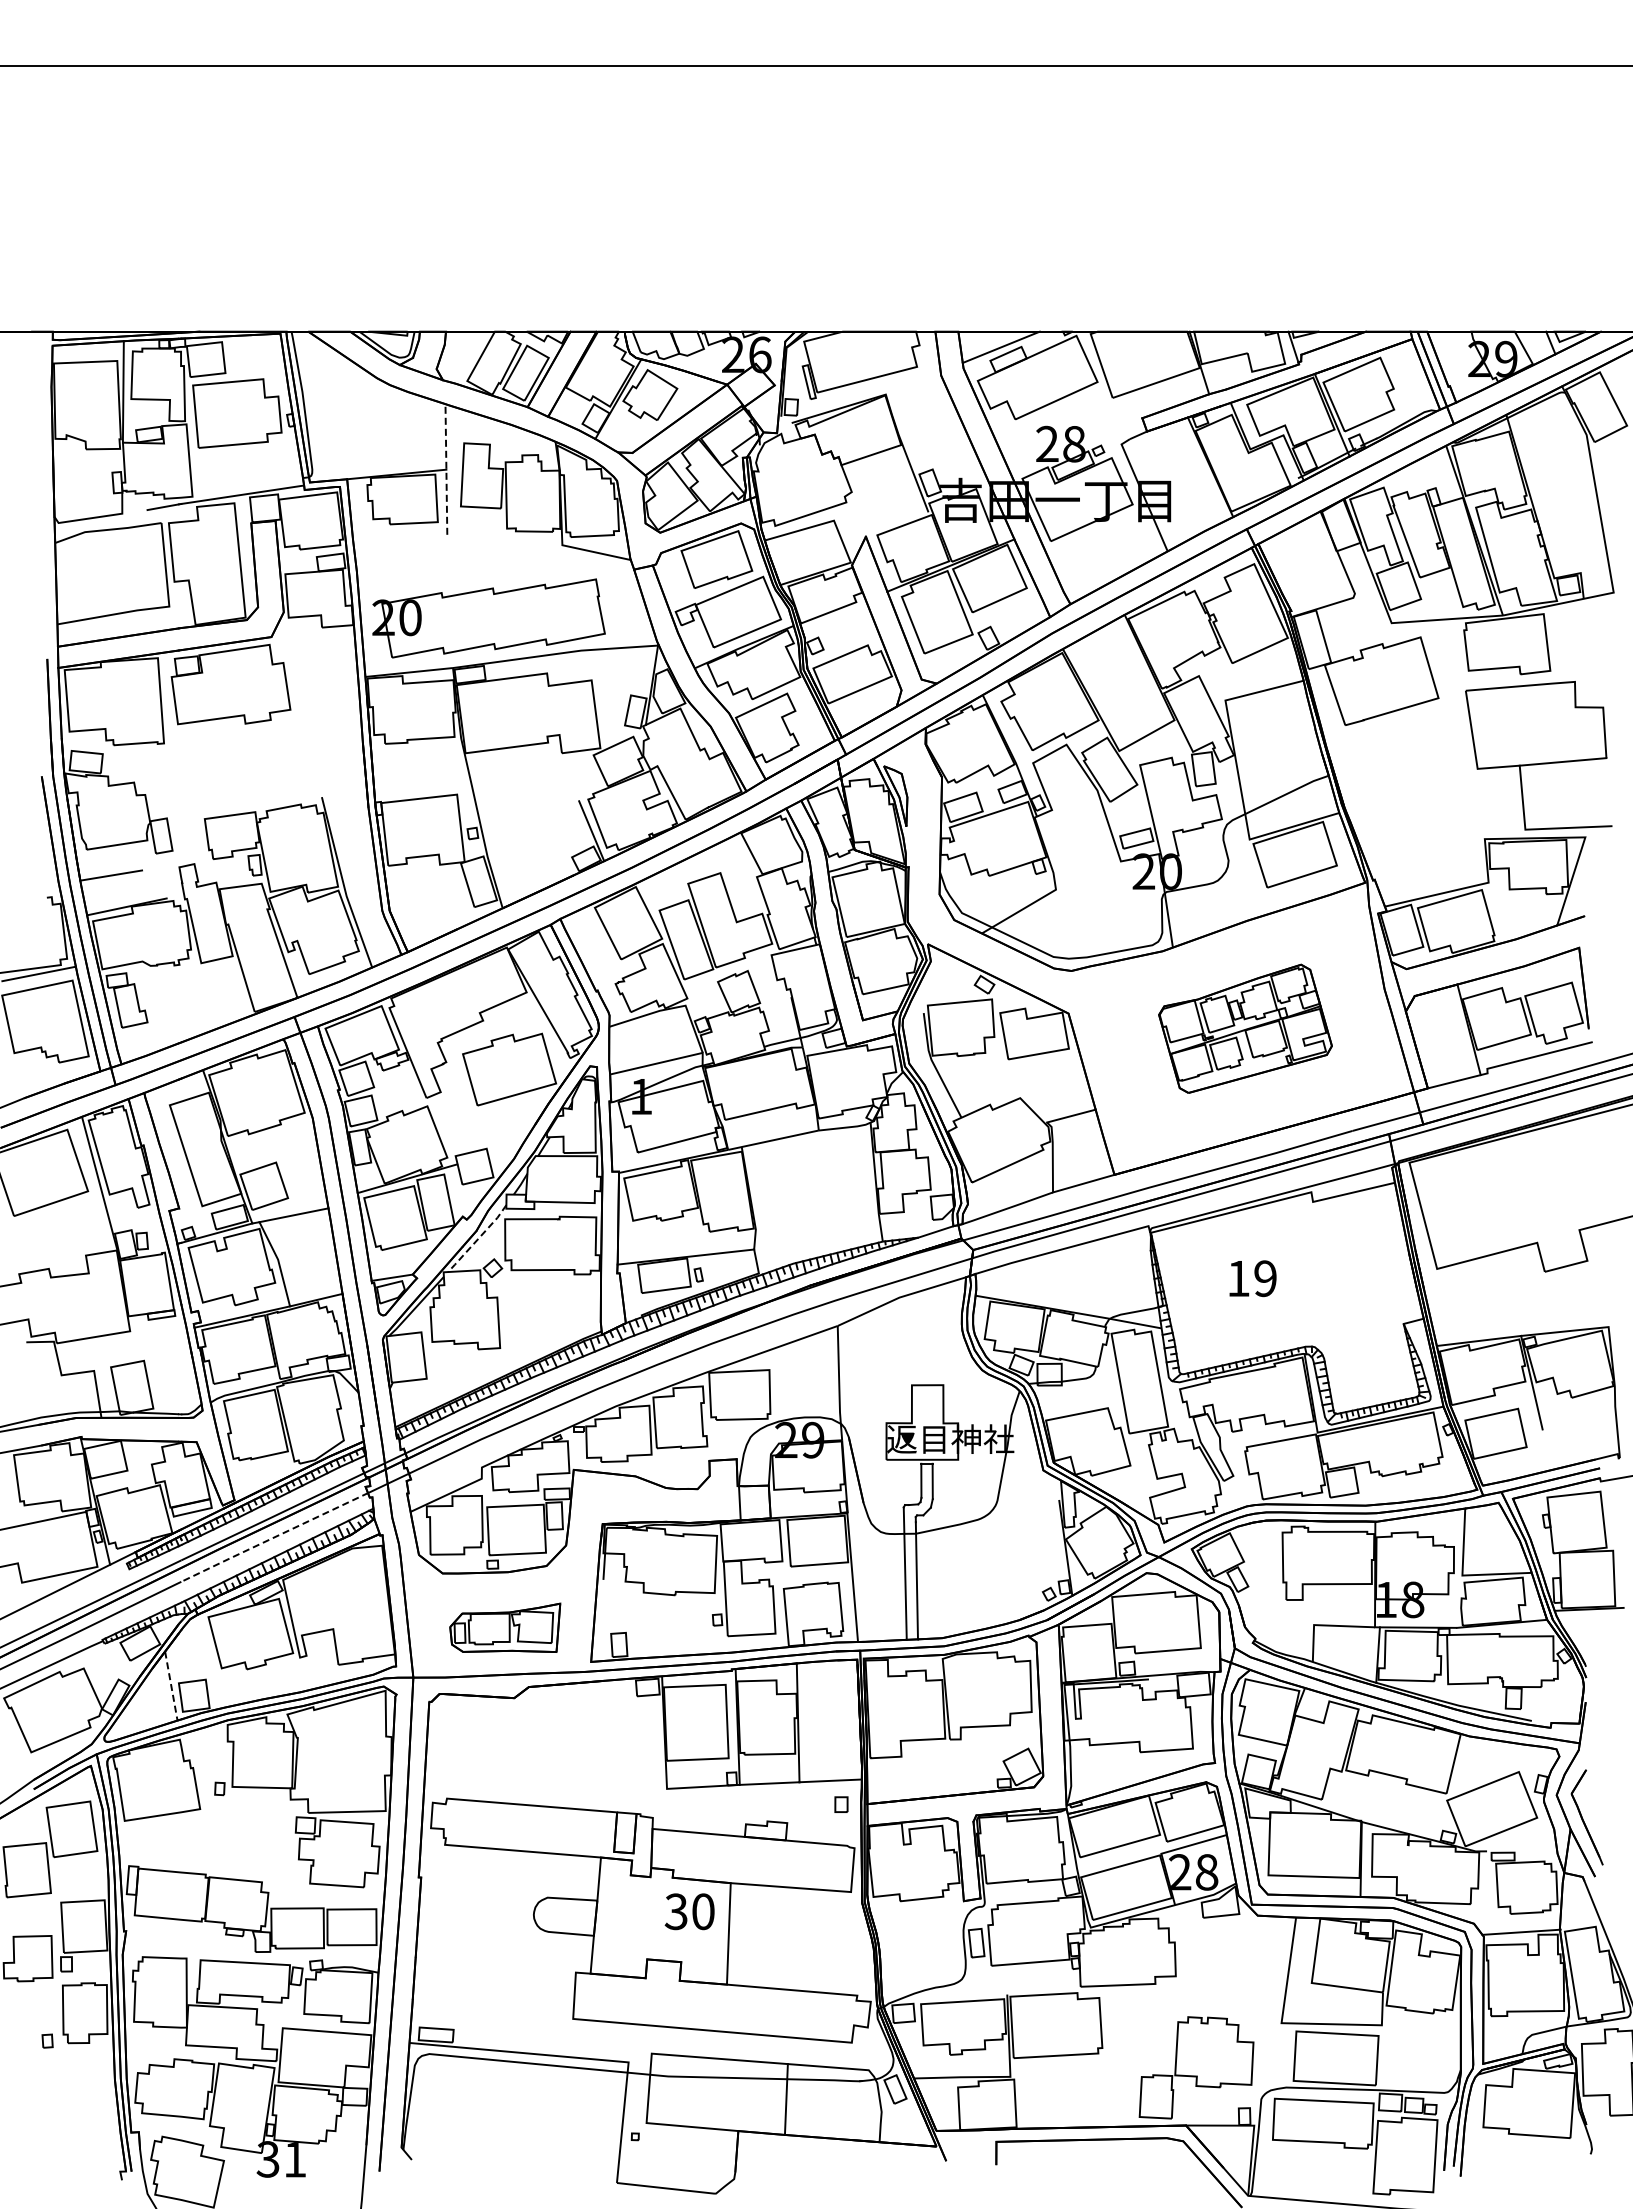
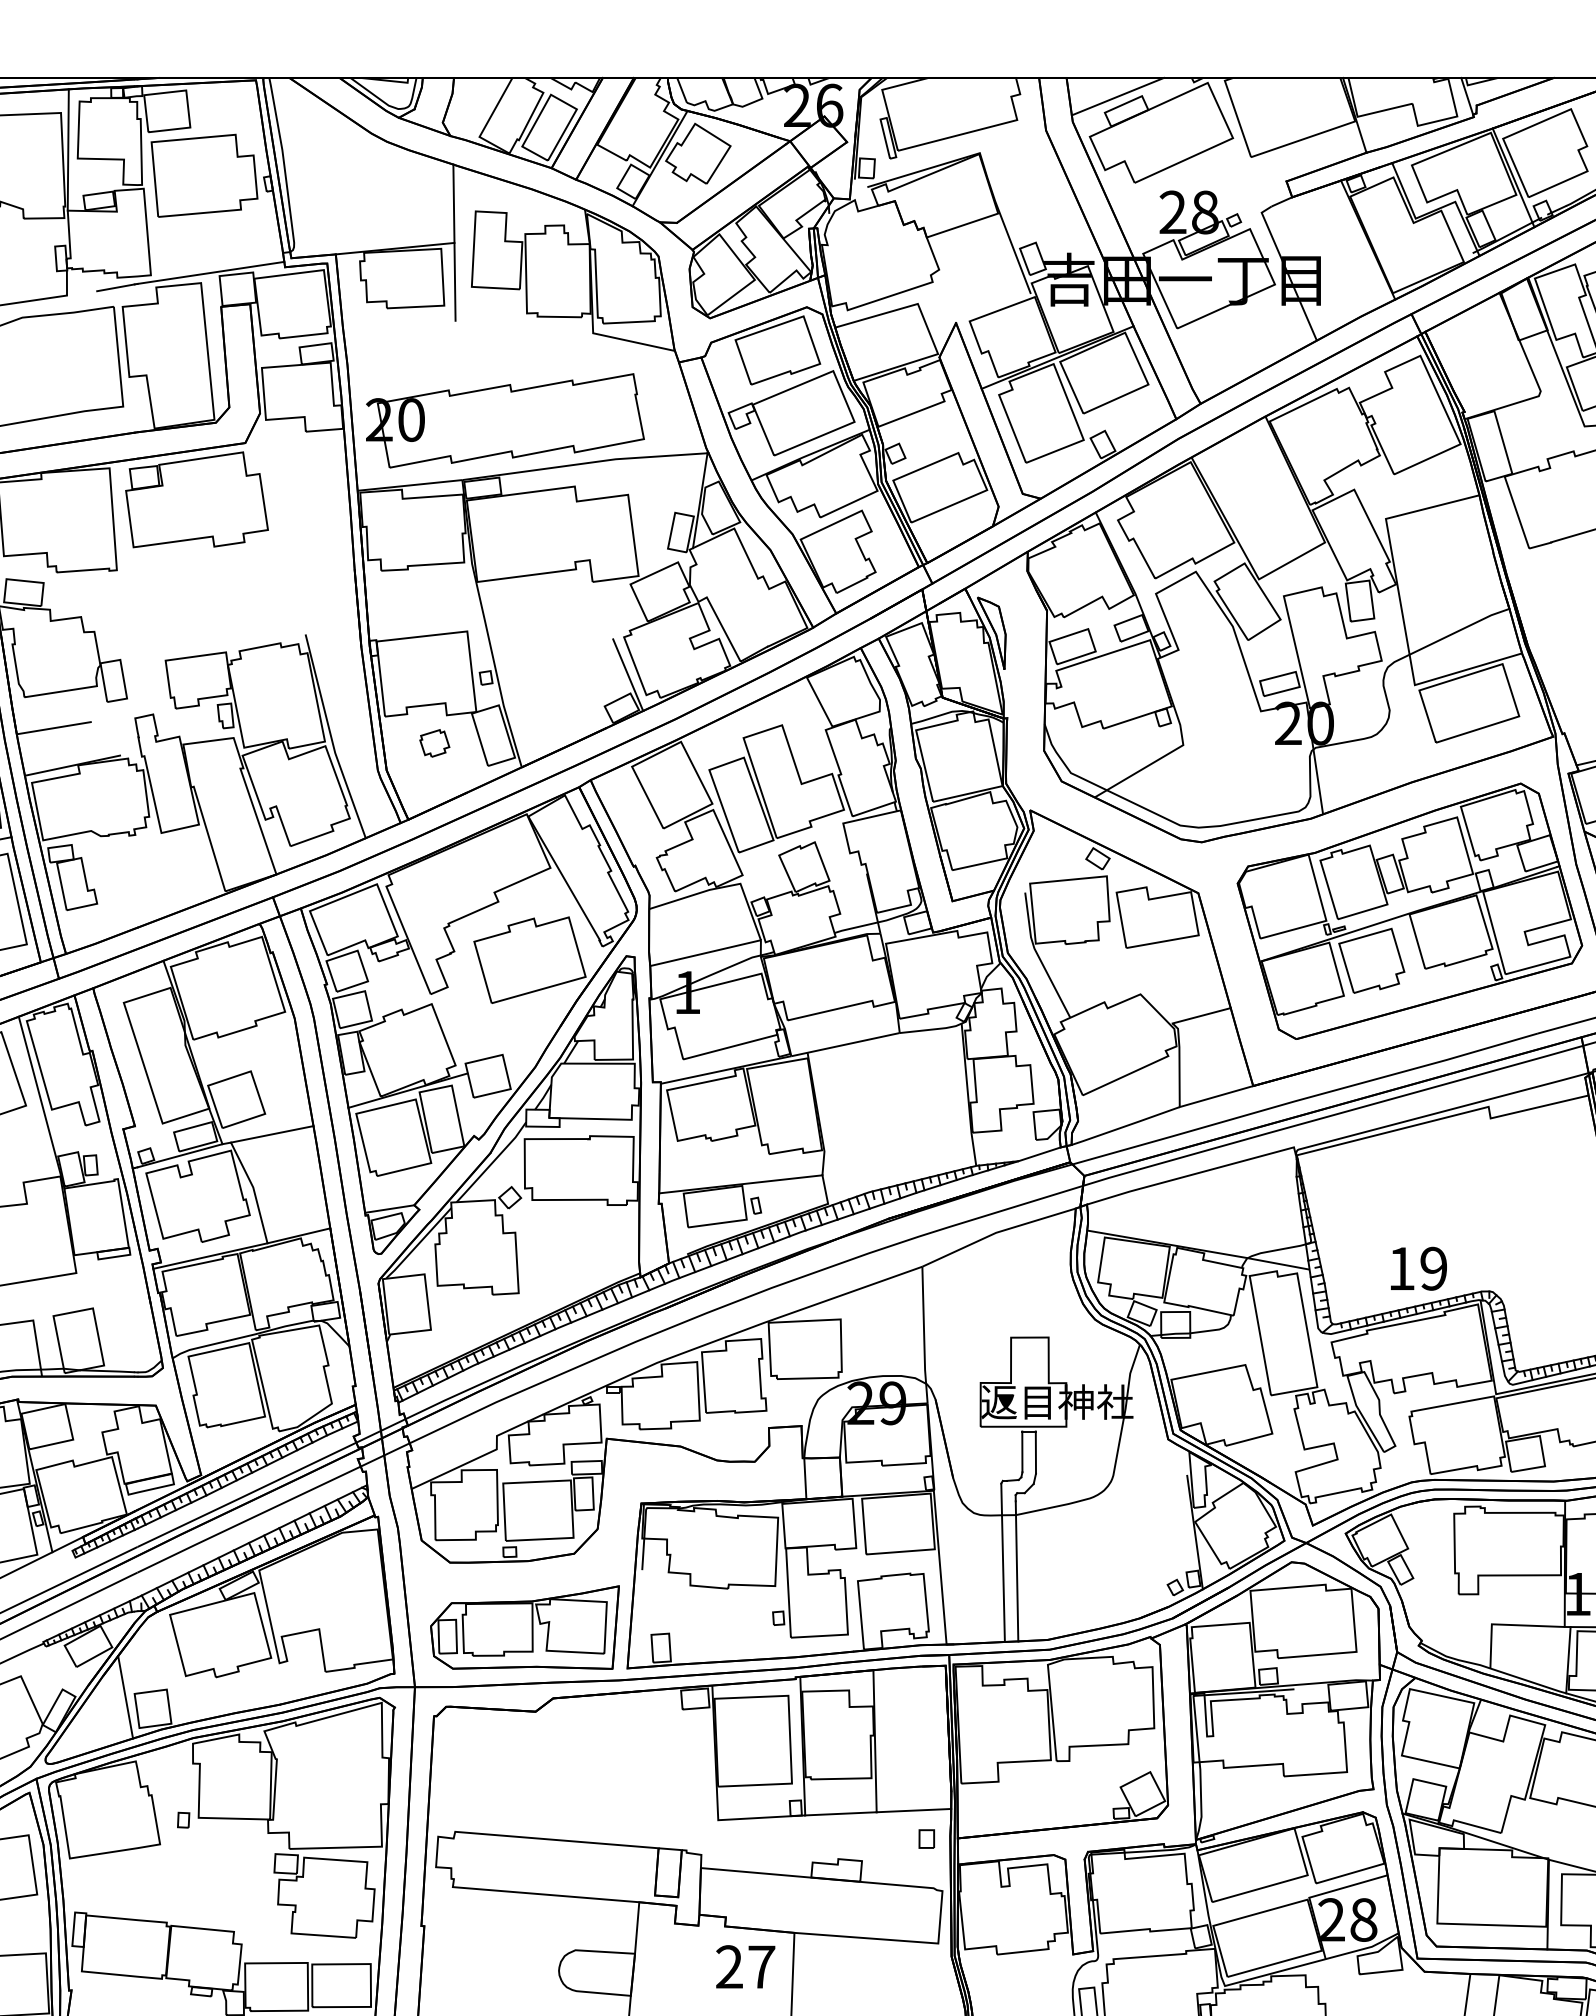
line: (446, 468) -> (454, 241), dashed -> solid
part: (429, 888) -> (434, 743), added
part: (1245, 1028) -> (1409, 911), size x1.67
line: (477, 1239) -> (491, 1163), dashed -> solid
text: (1252, 1278) -> (1418, 1268), moved
line: (273, 1537) -> (247, 1519), dashed -> solid
part: (504, 1627) -> (523, 1627), size x1.43
line: (171, 1686) -> (125, 1697), dashed -> solid
text: (689, 1911) -> (745, 1966), 30 -> 27

